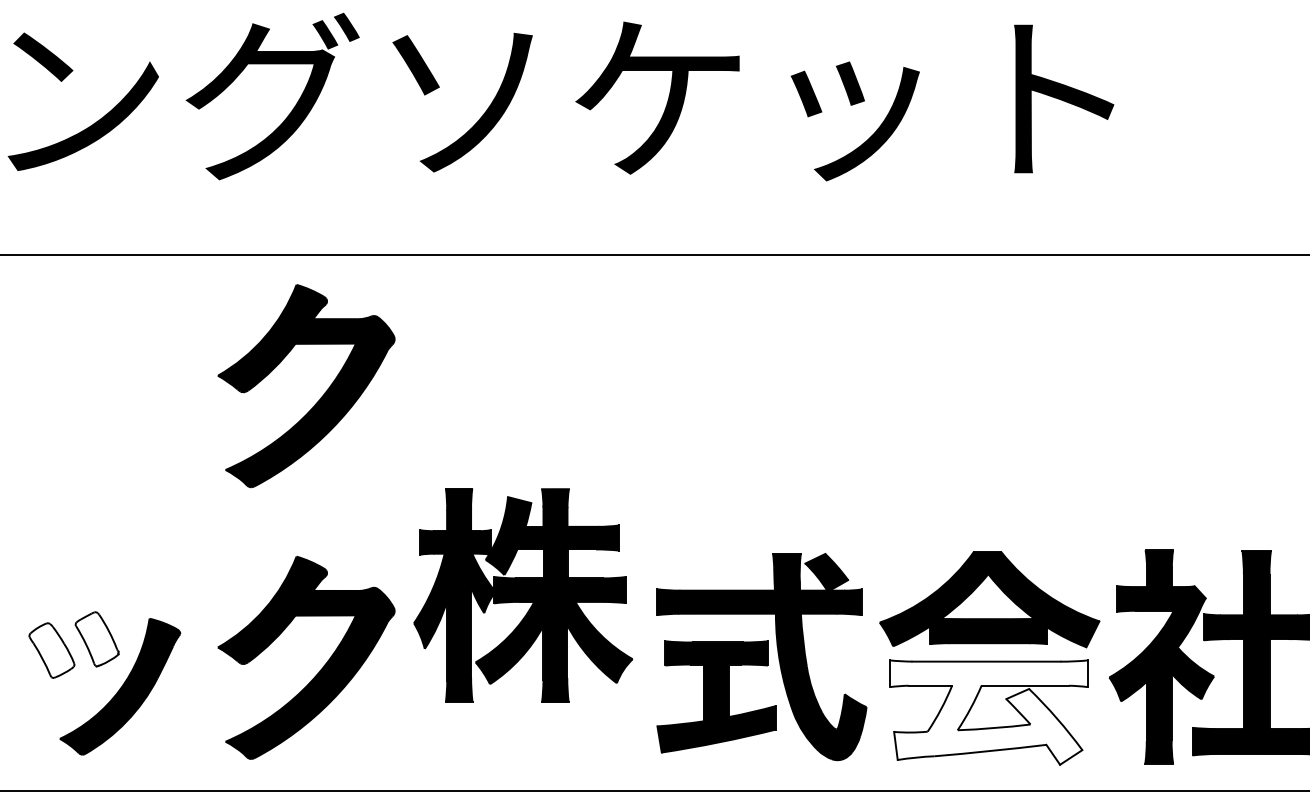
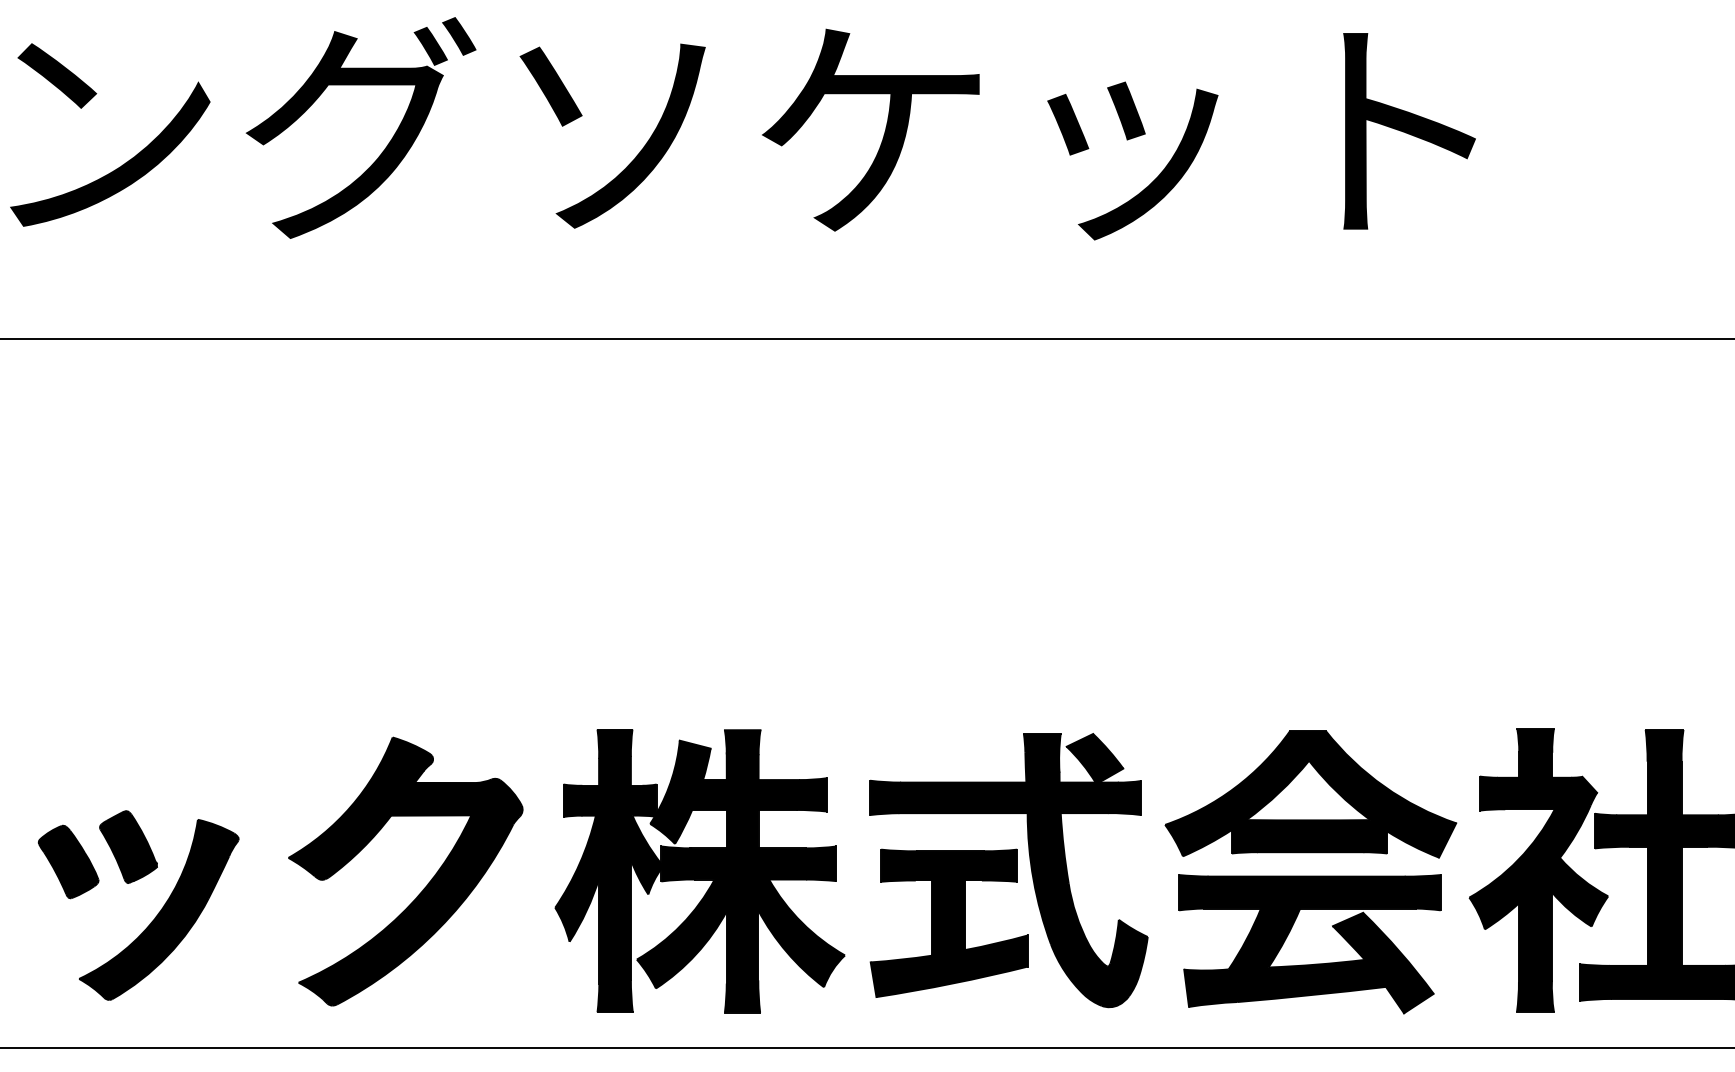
part: (319, 398) -> (423, 528), removed
part: (522, 595) -> (699, 871), moved
fill: (97, 639) -> (128, 847), added
fill: (51, 650) -> (68, 861), added
fill: (988, 712) -> (1309, 944), added

